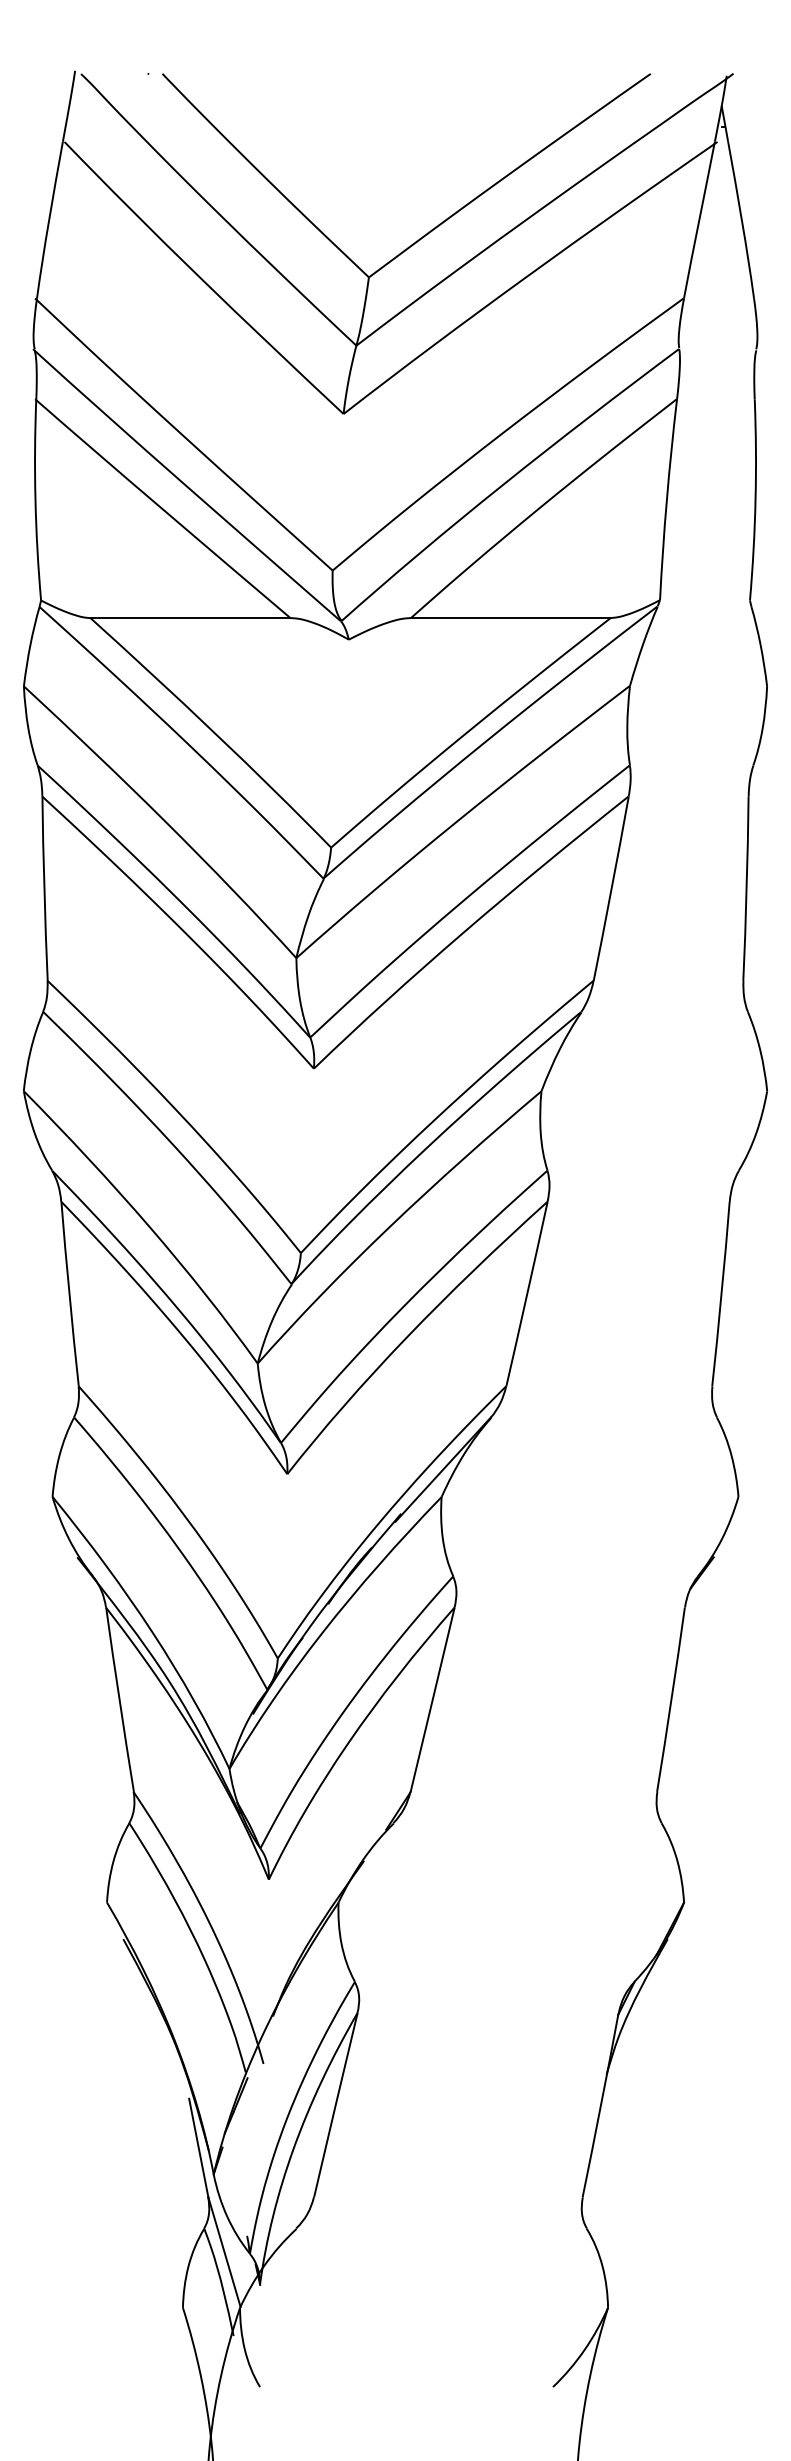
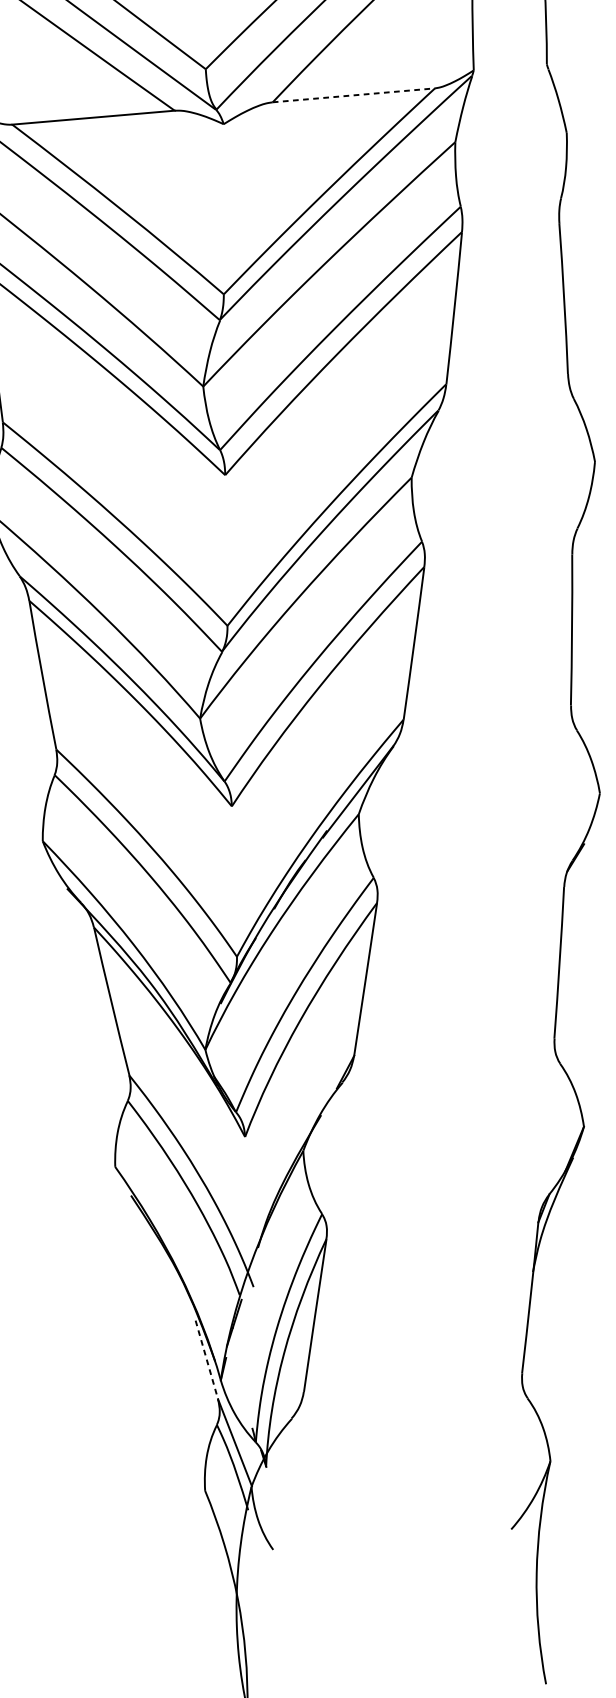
line: (510, 618) -> (353, 95), solid -> dashed
line: (198, 2148) -> (206, 1360), solid -> dashed

